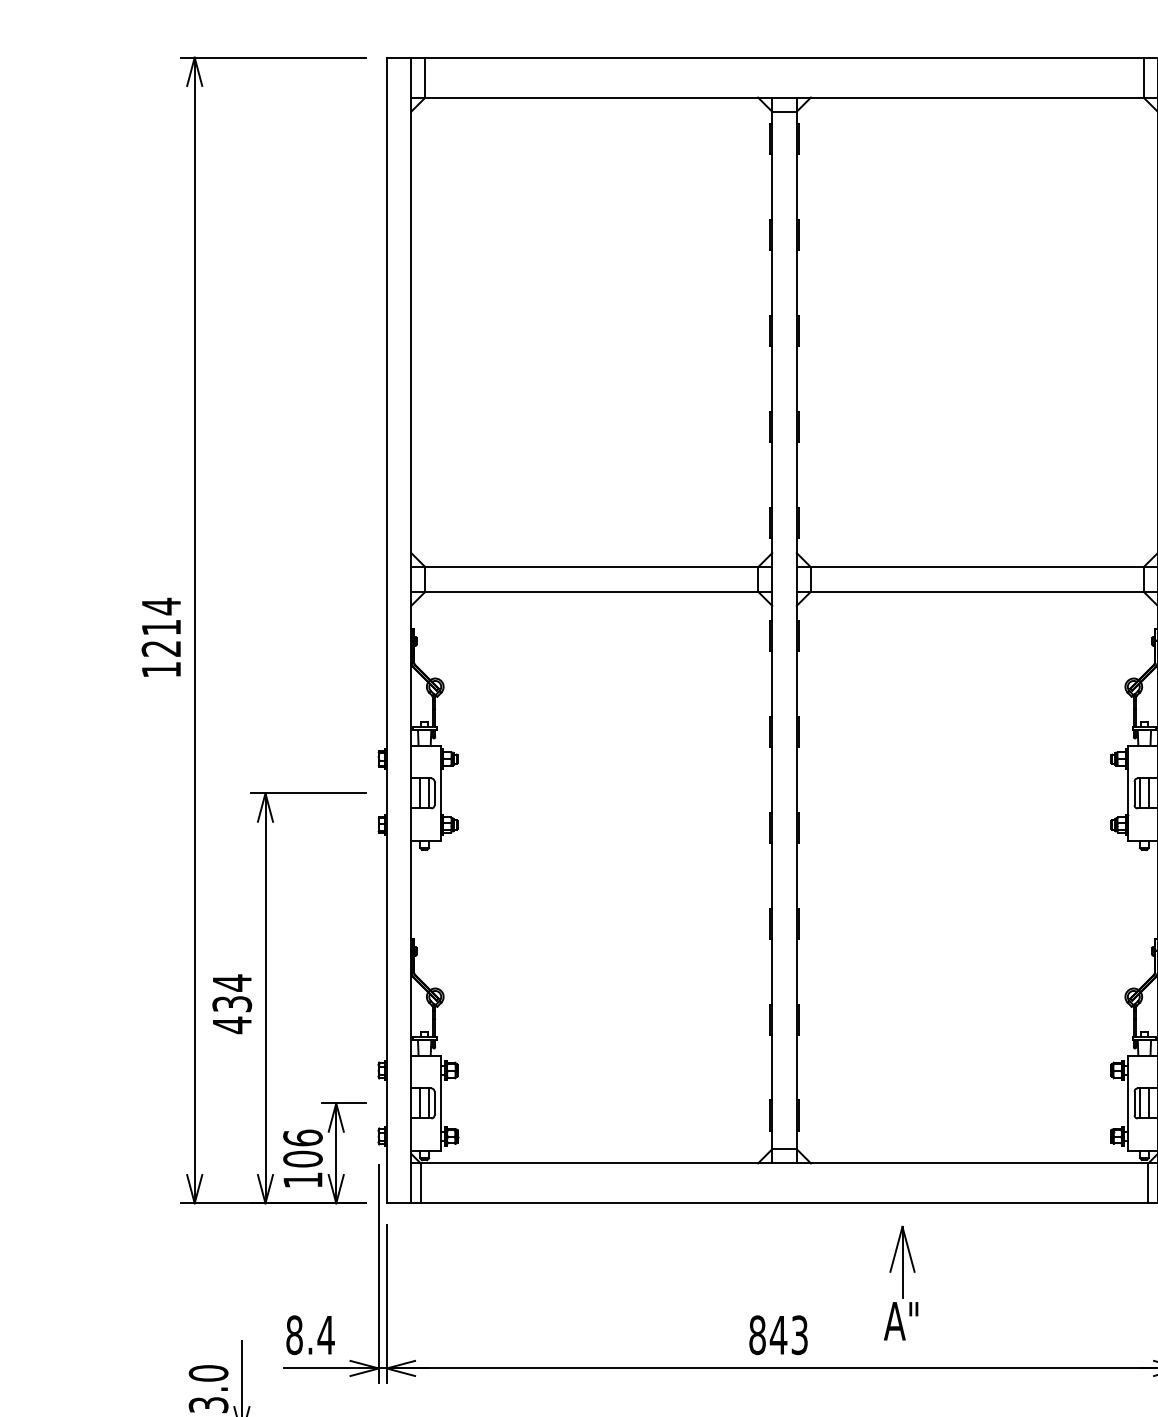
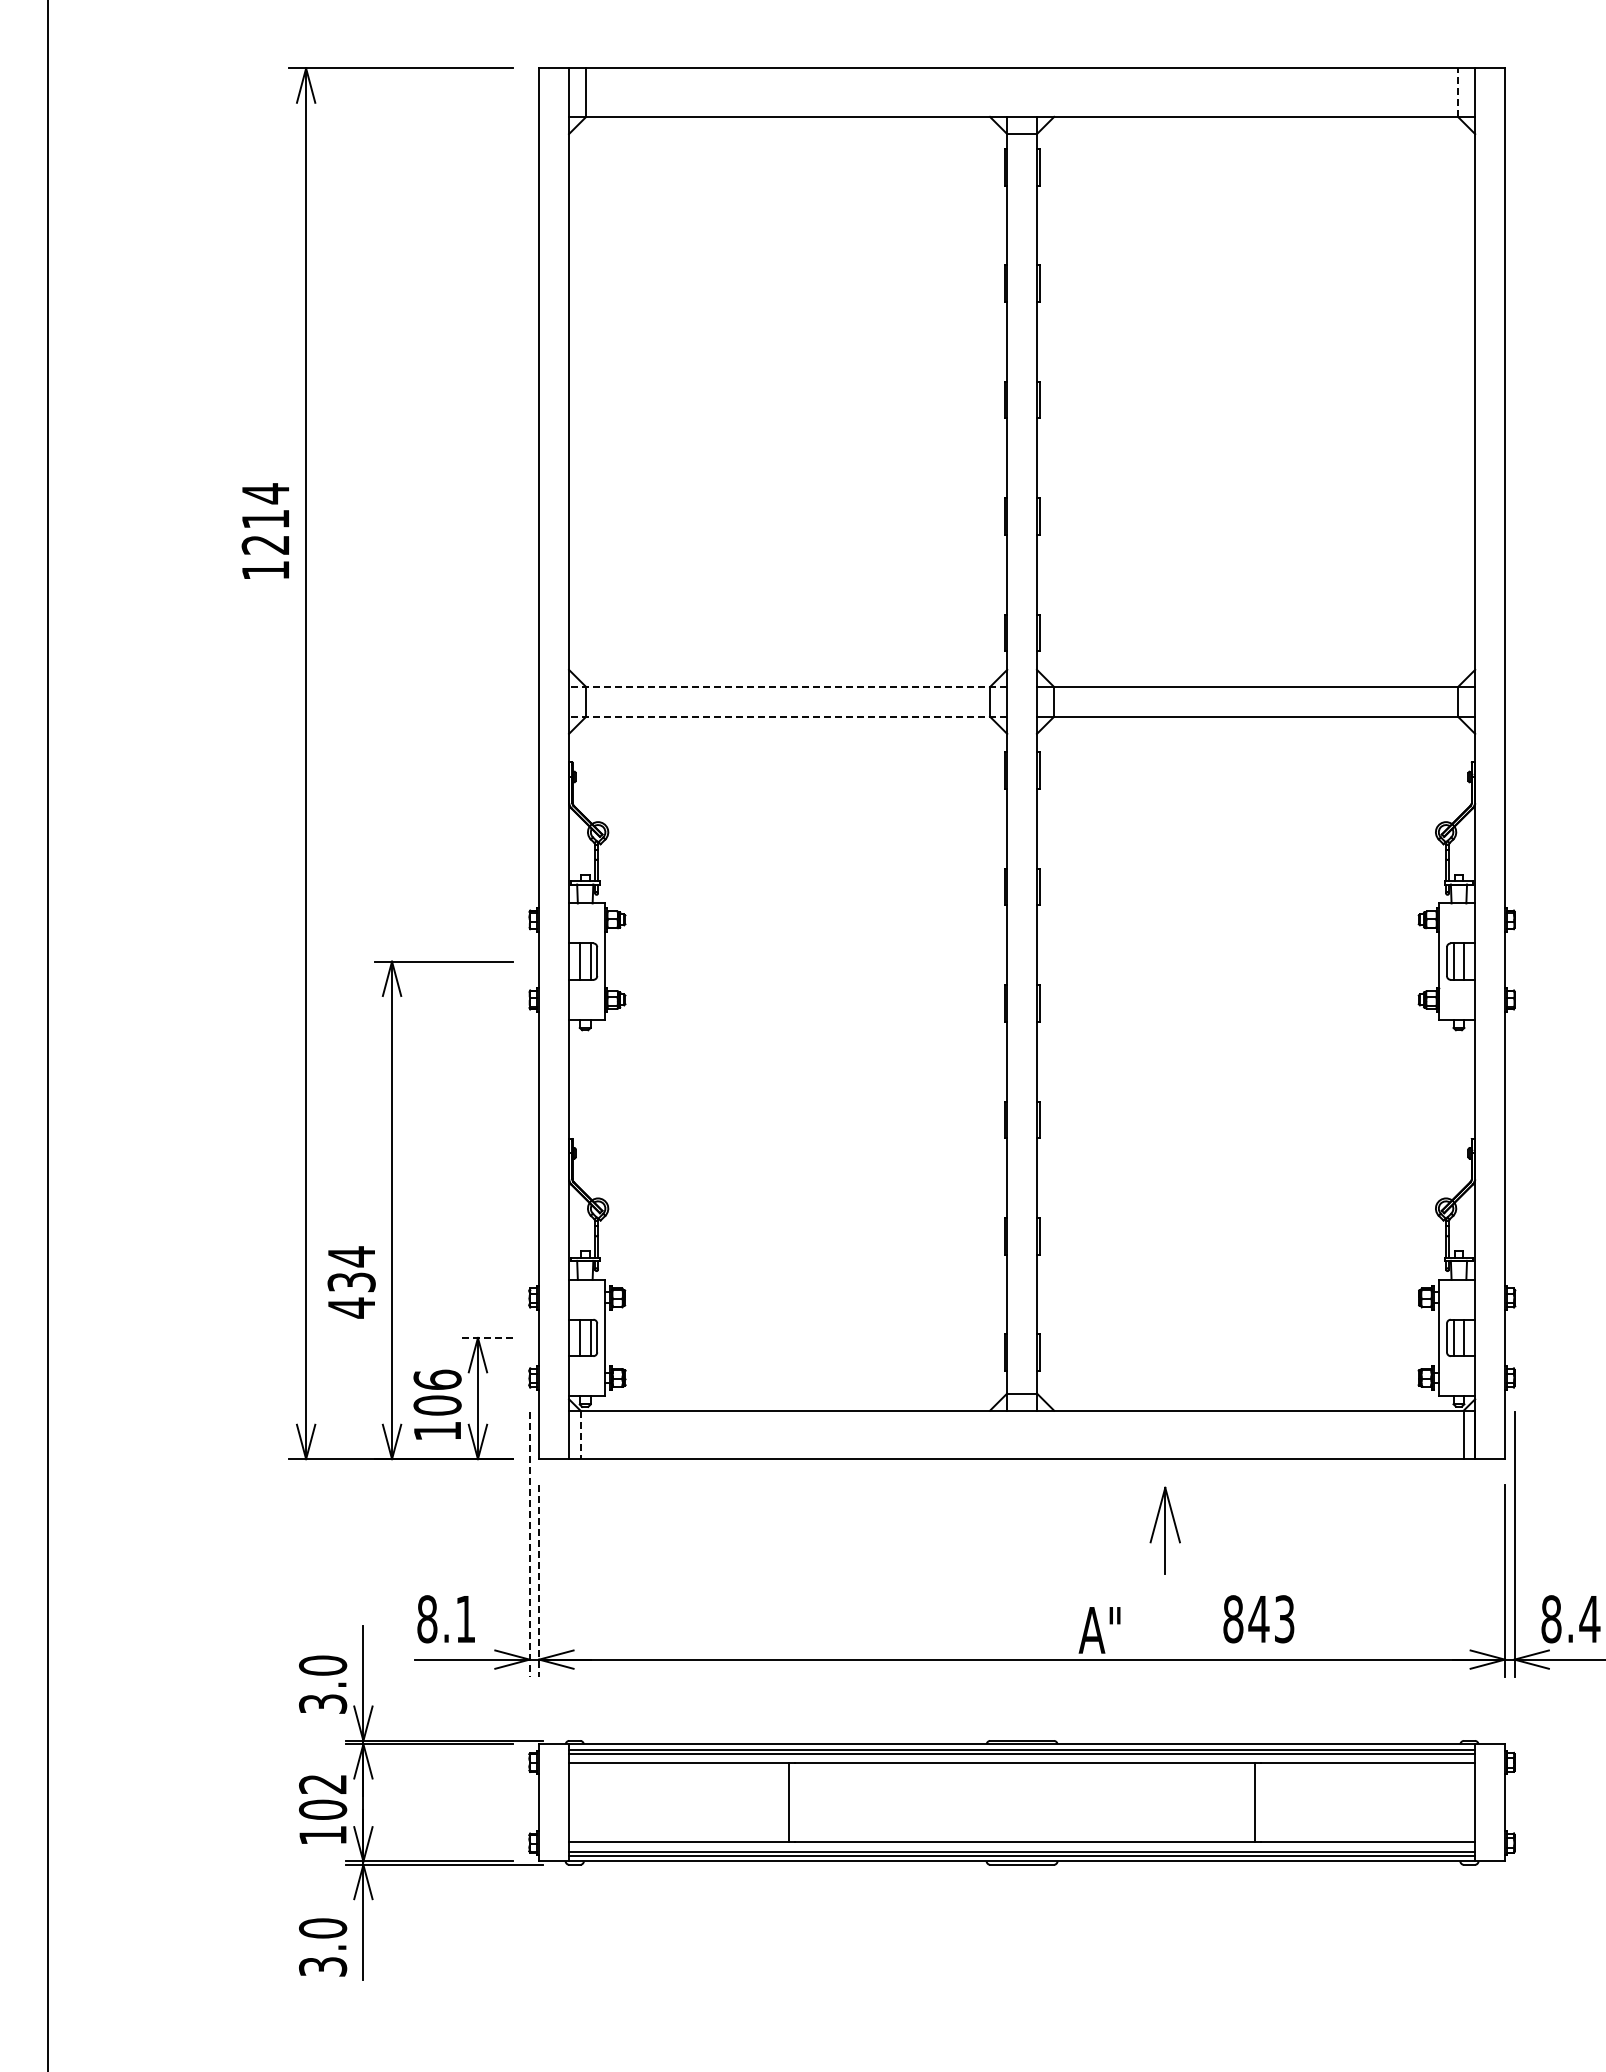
line: (1143, 77) -> (1457, 92), solid -> dashed
line: (591, 567) -> (787, 687), solid -> dashed
line: (591, 591) -> (787, 716), solid -> dashed
text: (160, 636) -> (264, 530), moved
text: (232, 1004) -> (351, 1282), moved
line: (343, 1103) -> (486, 1337), solid -> dashed
line: (420, 1183) -> (580, 1435), solid -> dashed
line: (378, 1273) -> (529, 1544), solid -> dashed
line: (386, 1303) -> (539, 1580), solid -> dashed
text: (901, 1321) -> (1099, 1630), moved
text: (326, 1335) -> (465, 1619), 8.4 -> 8.1
text: (778, 1335) -> (1258, 1619), moved

